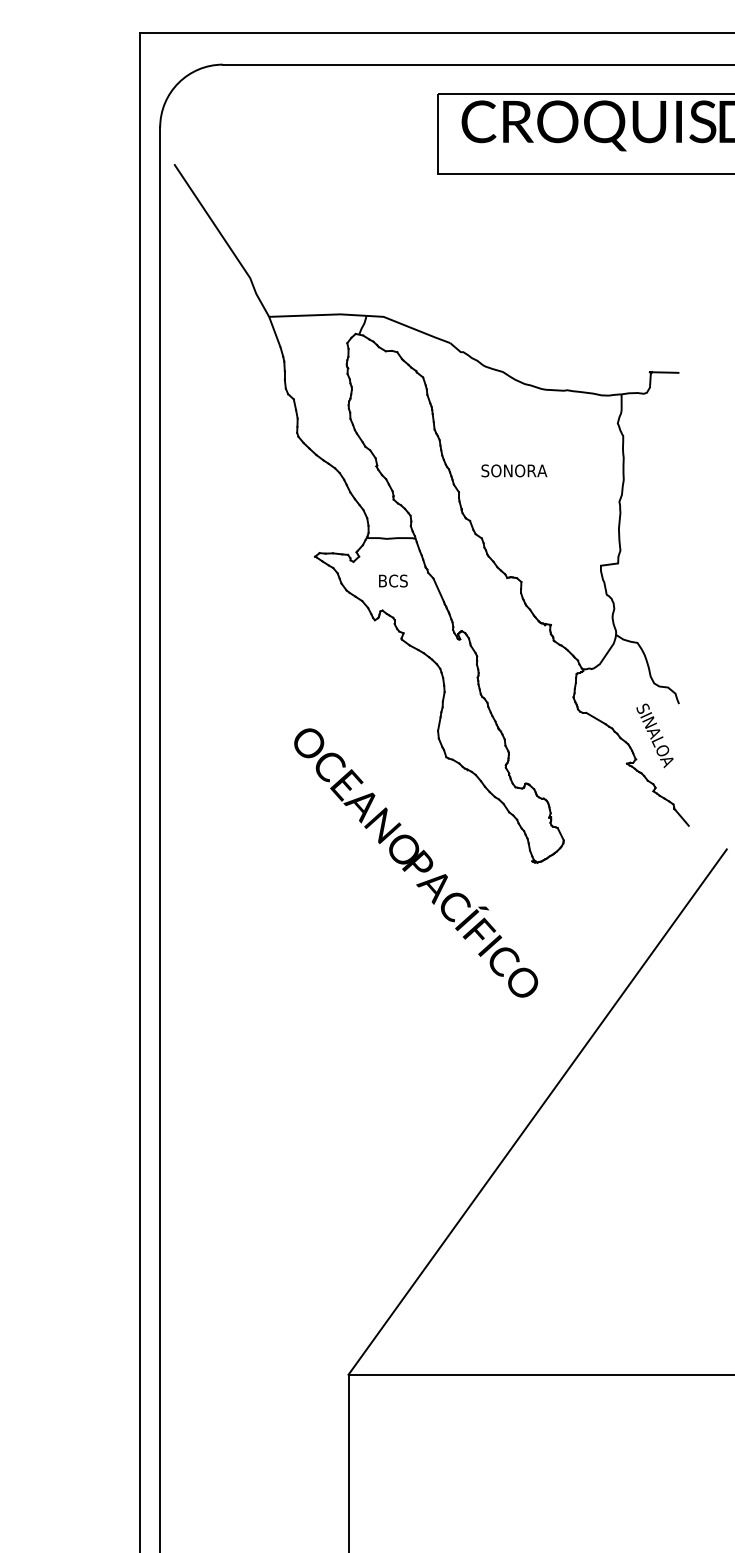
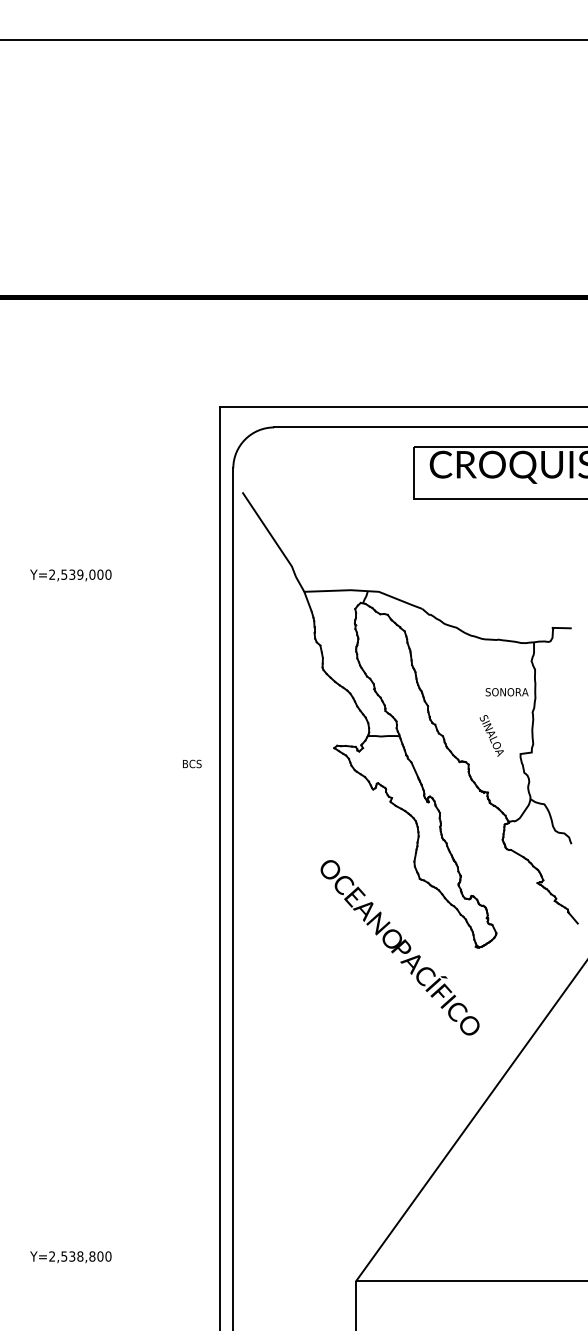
text: (513, 471) -> (506, 692), moved
text: (393, 580) -> (192, 763), moved
text: (654, 735) -> (491, 735), moved

